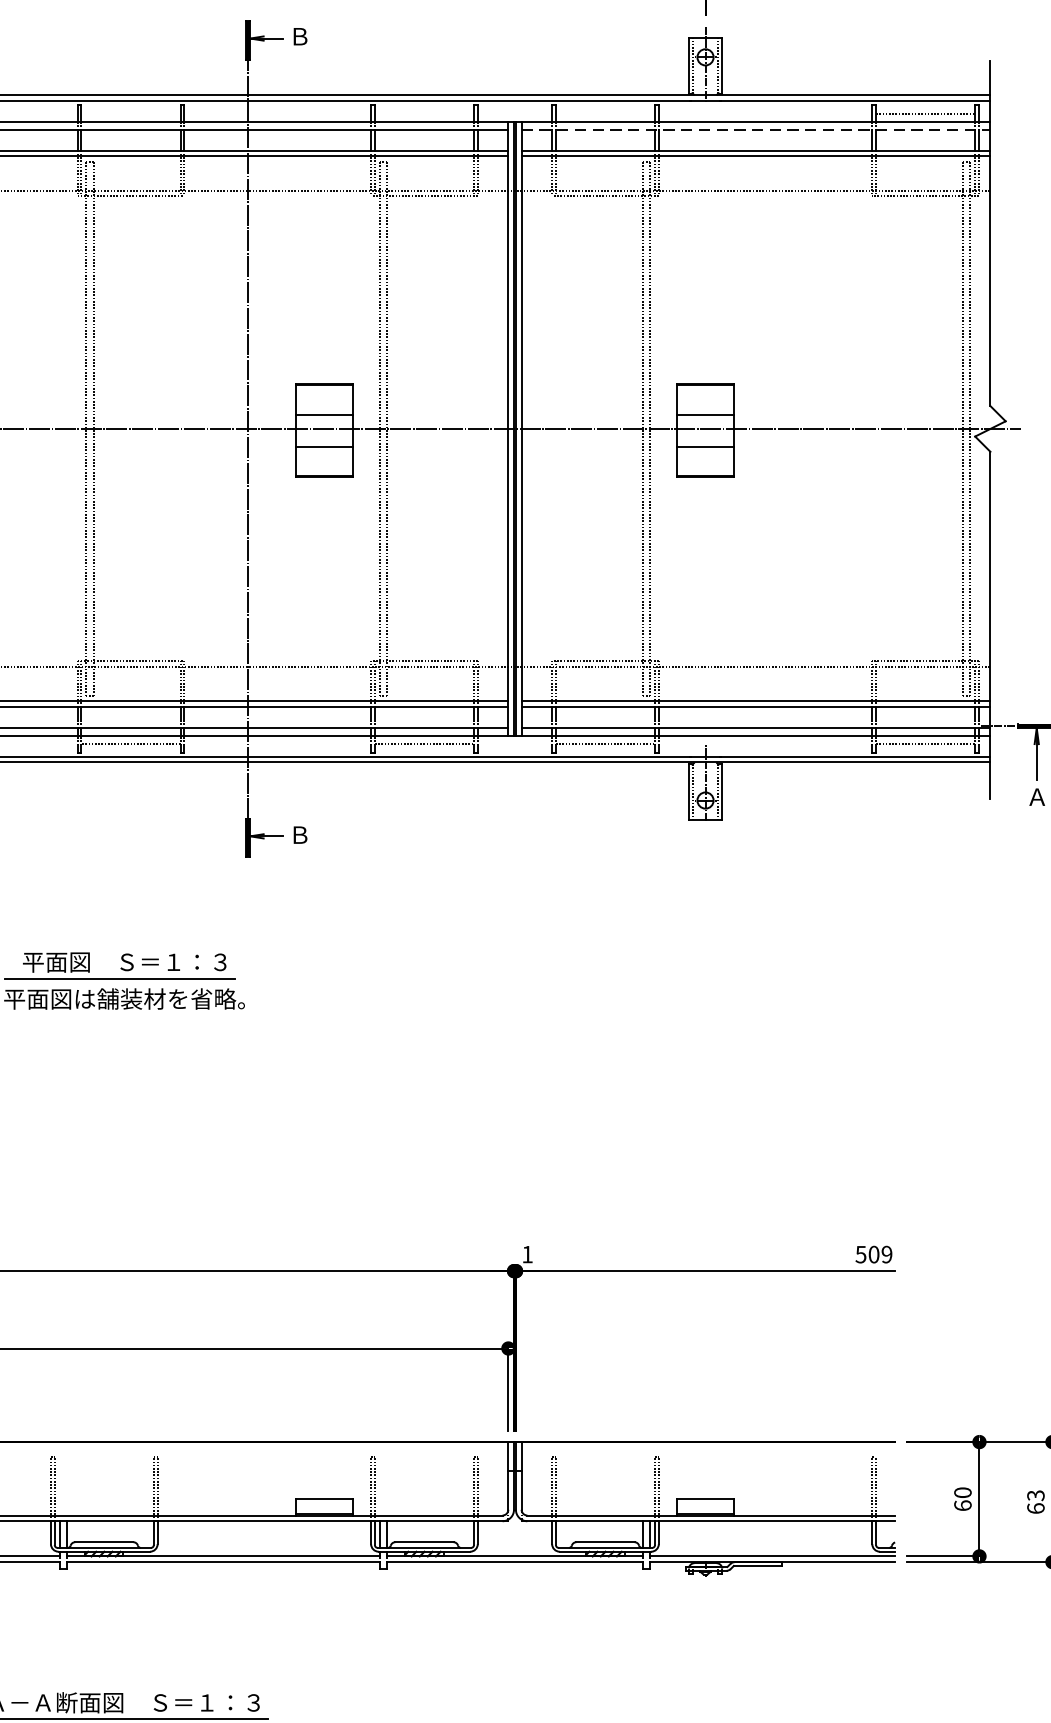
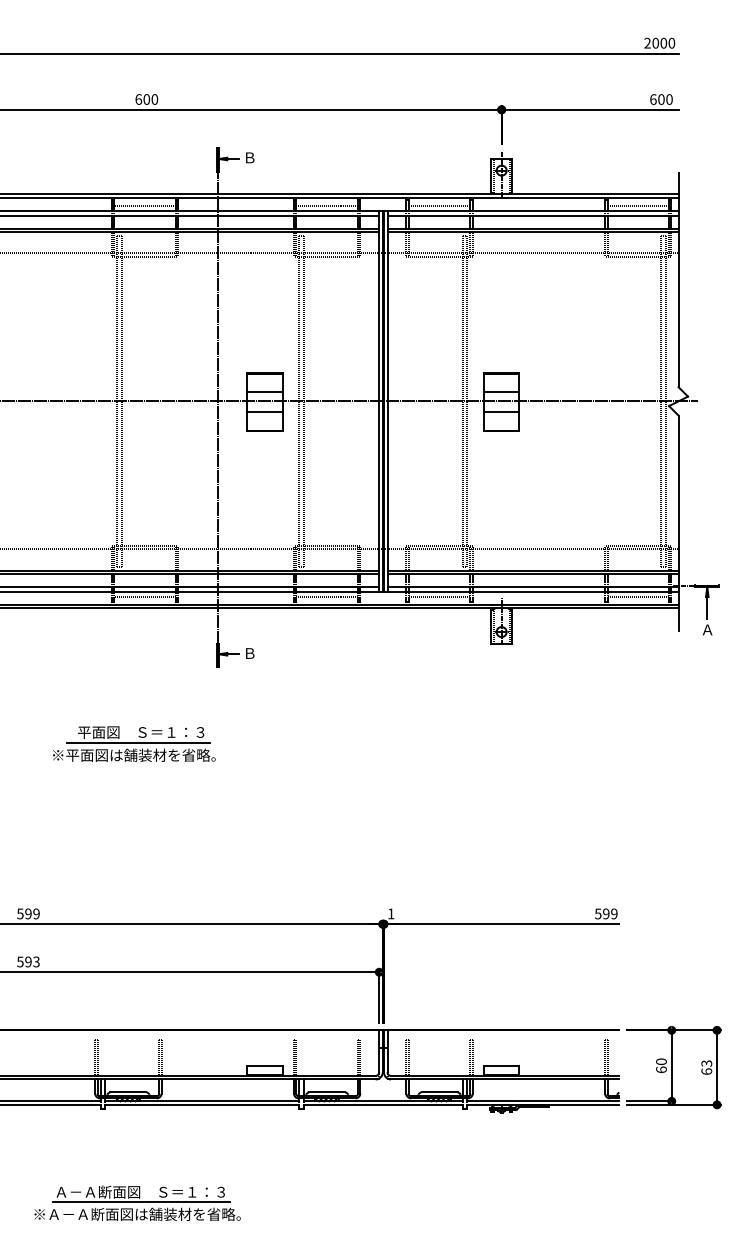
line: (130, 113) -> (144, 205), added
line: (423, 113) -> (326, 205), added
line: (605, 113) -> (439, 205), added
line: (756, 129) -> (533, 215), dashed -> solid
text: (874, 1253) -> (606, 913), 509 -> 599

